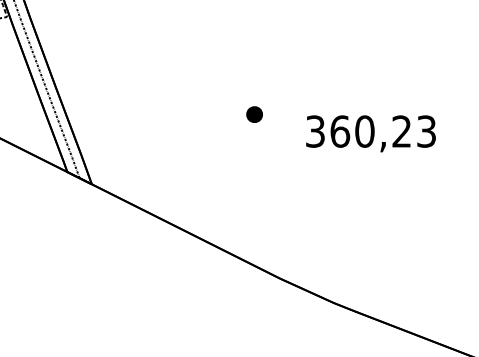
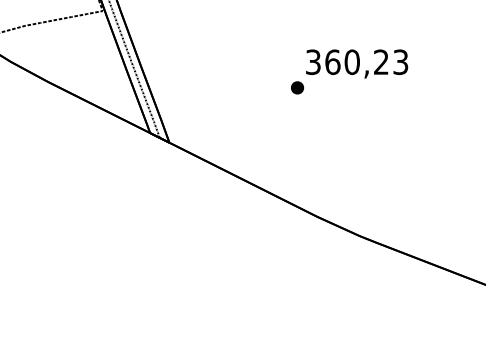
text: (371, 133) -> (357, 63), moved

